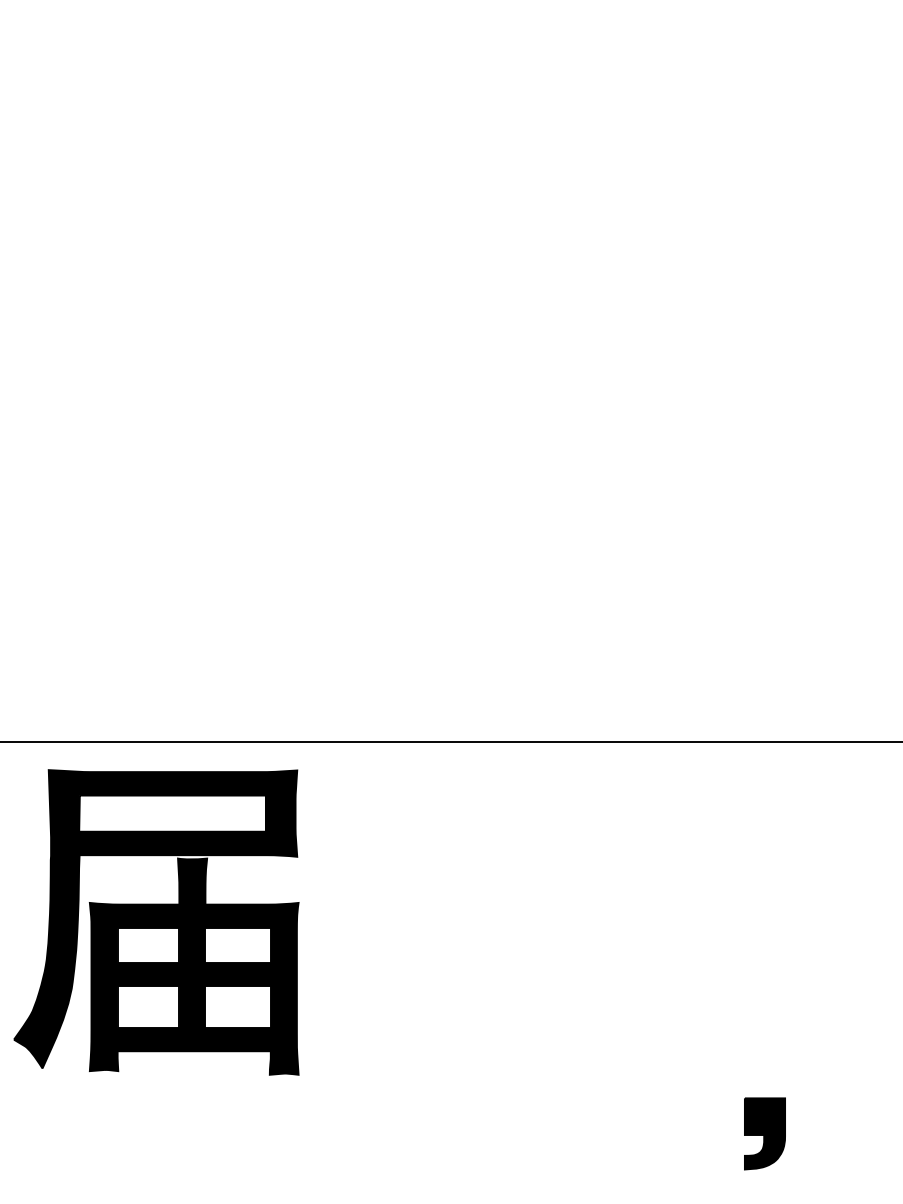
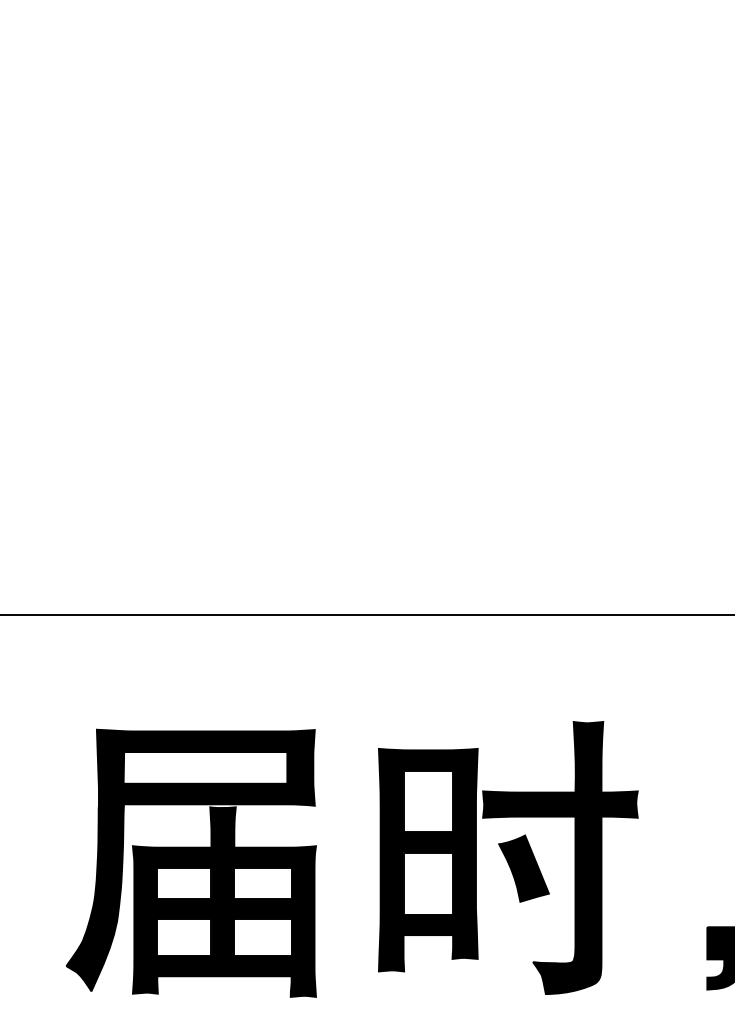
part: (156, 922) -> (191, 863), moved
part: (517, 1019) -> (507, 858), added

